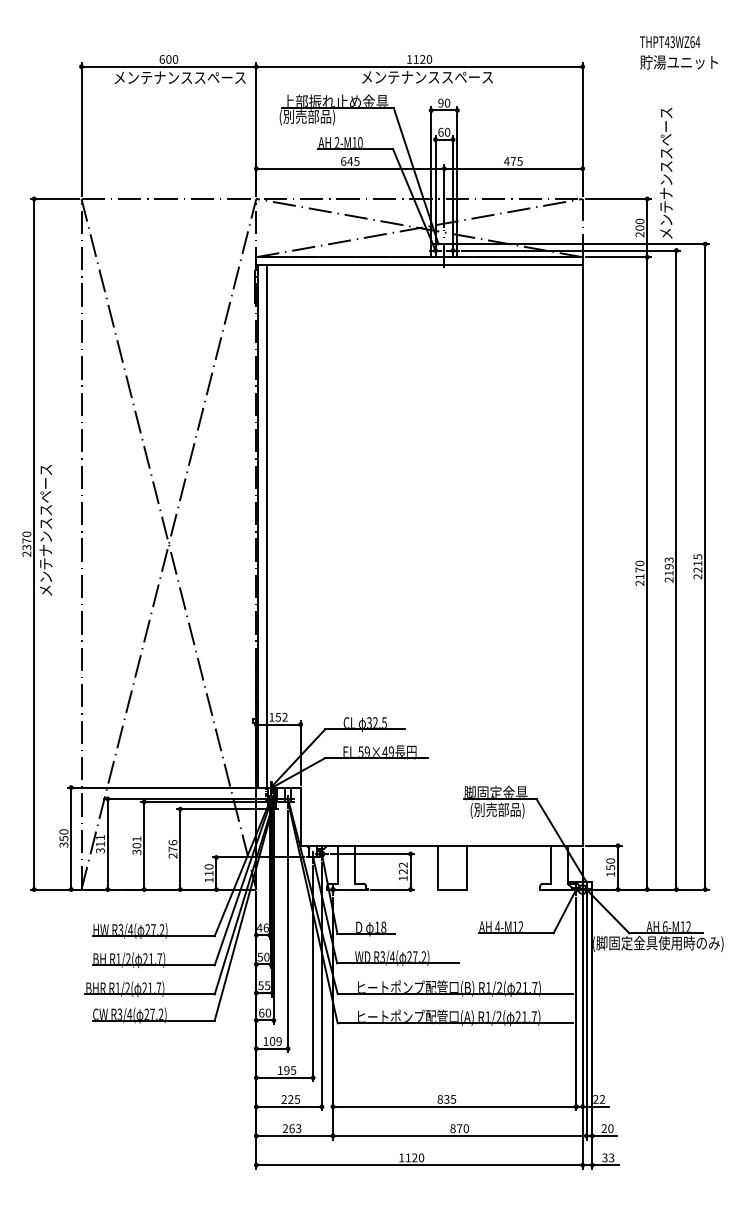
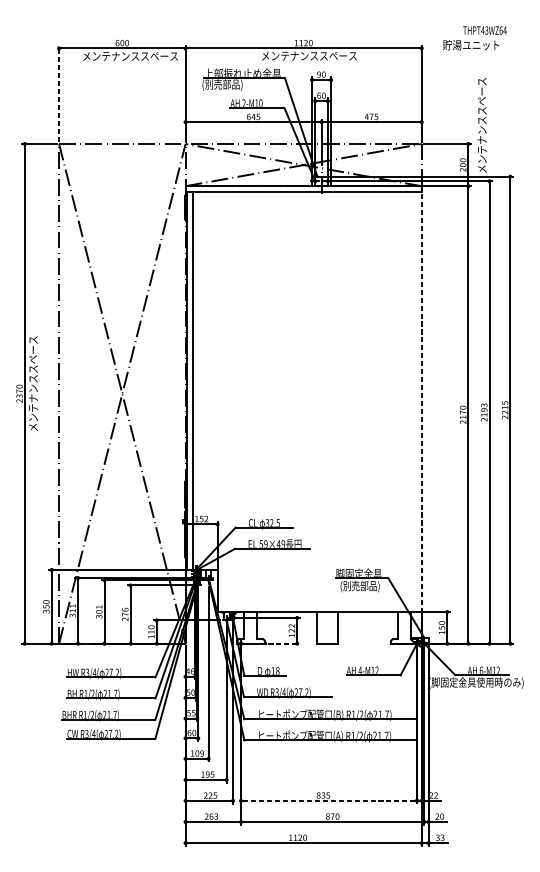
text: (678, 62) -> (470, 45), moved
line: (81, 129) -> (59, 93), solid -> dashed
line: (582, 552) -> (421, 399), solid -> dashed
line: (392, 889) -> (284, 643), solid -> dashed
line: (454, 1106) -> (328, 800), solid -> dashed

